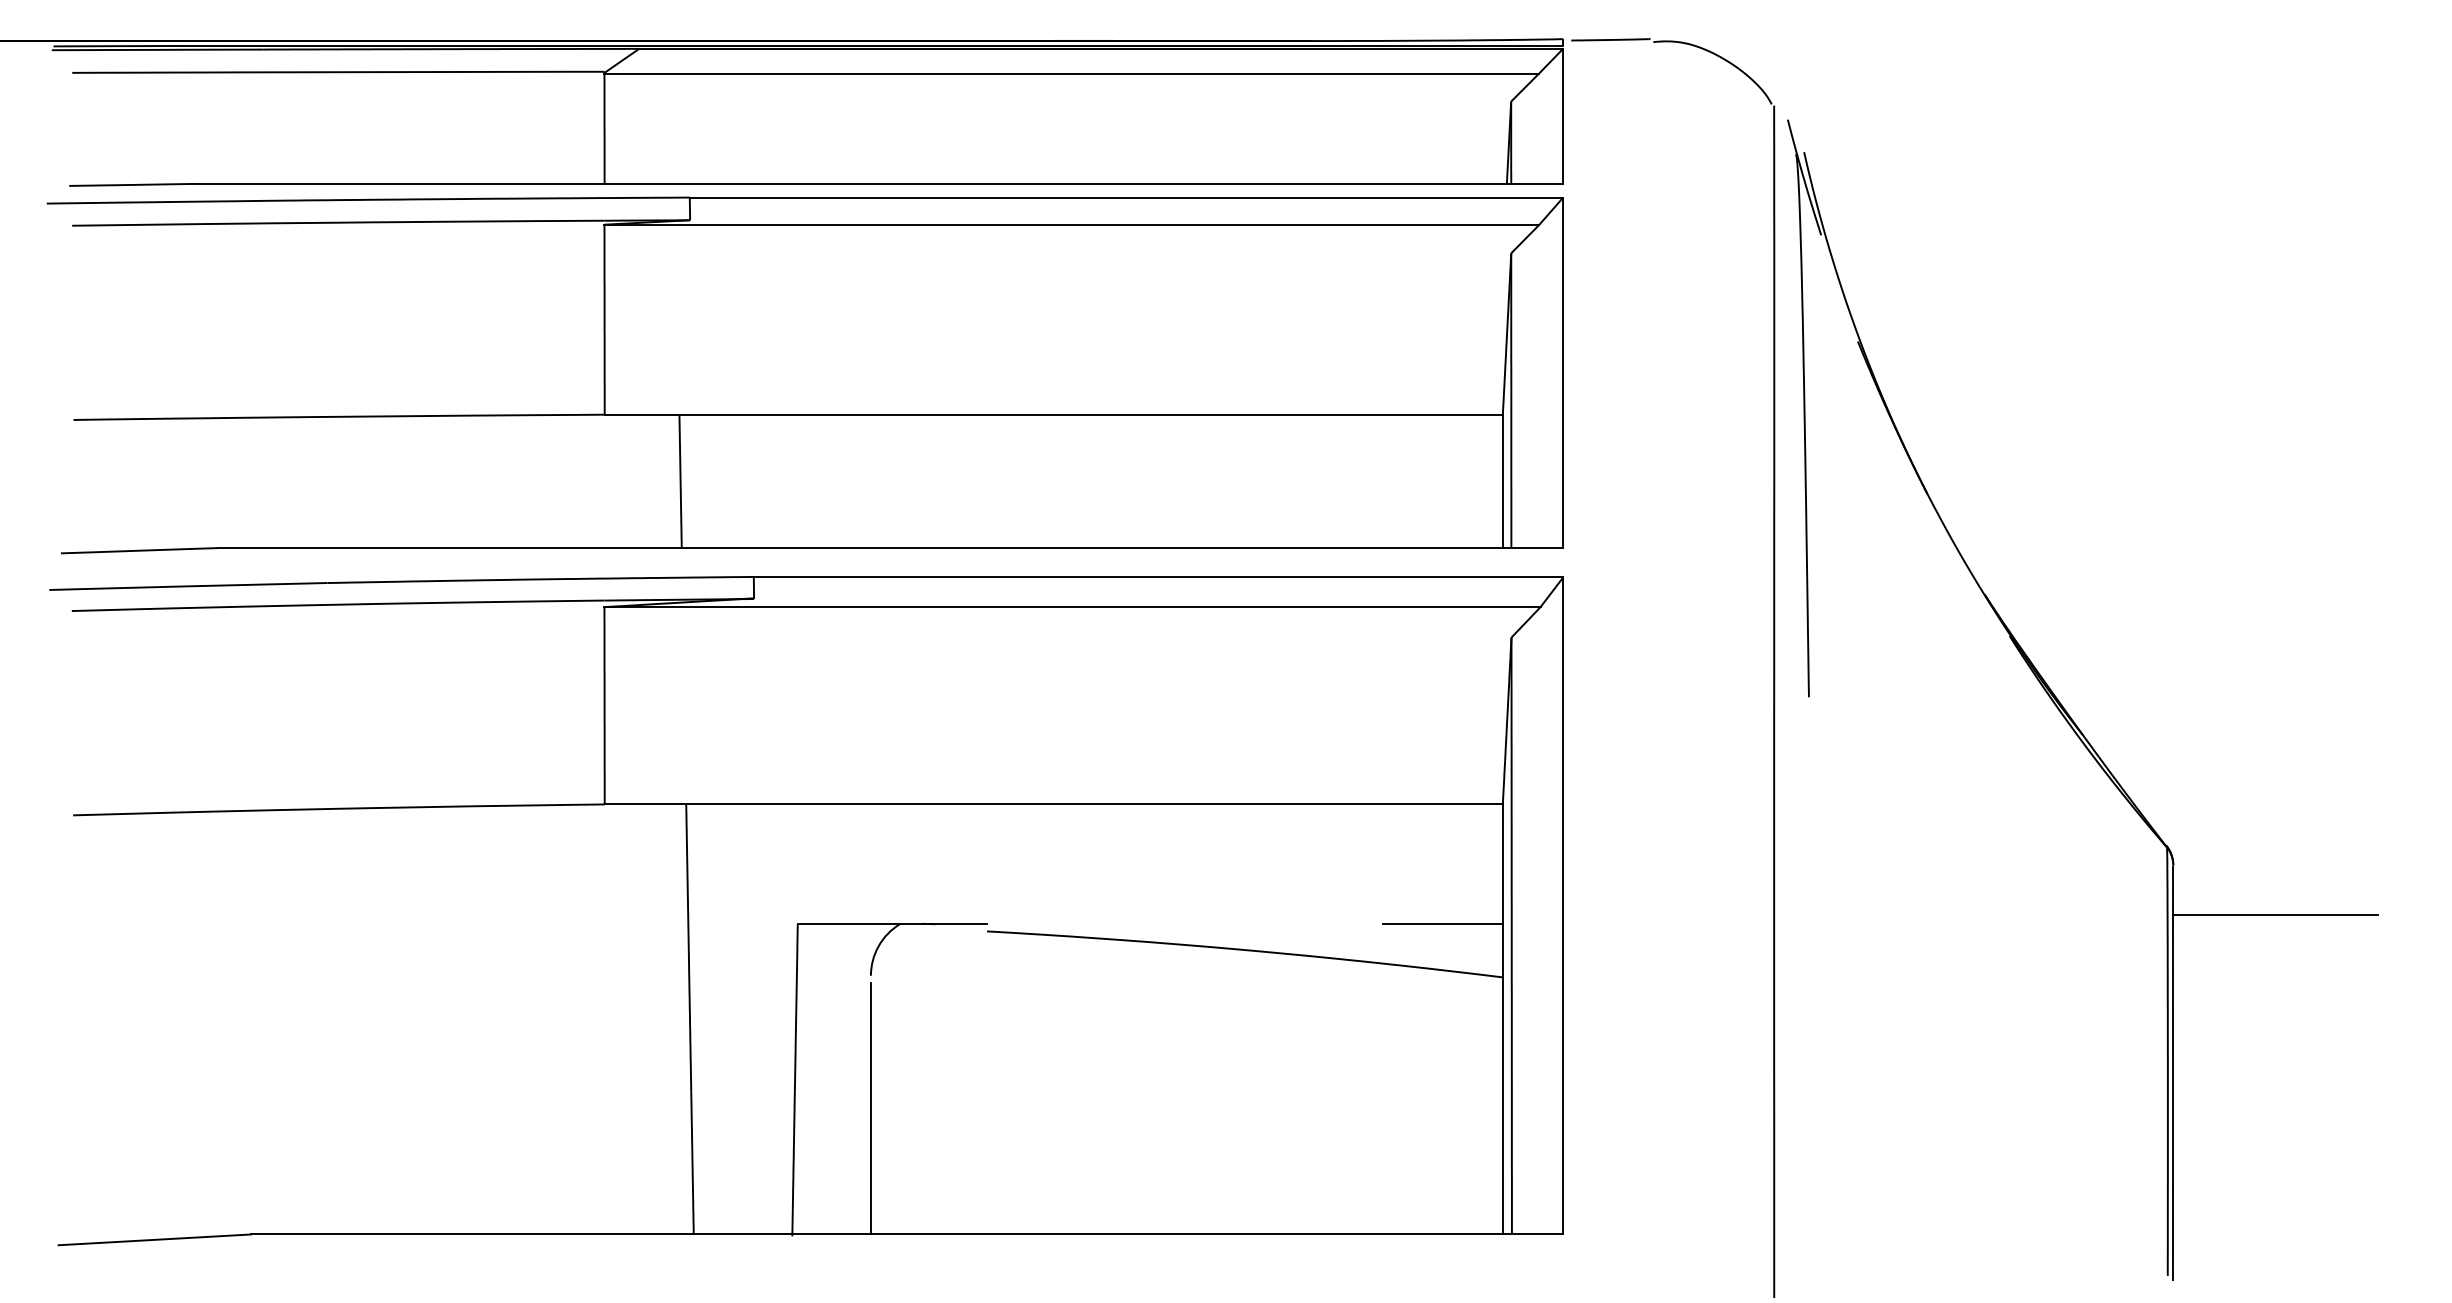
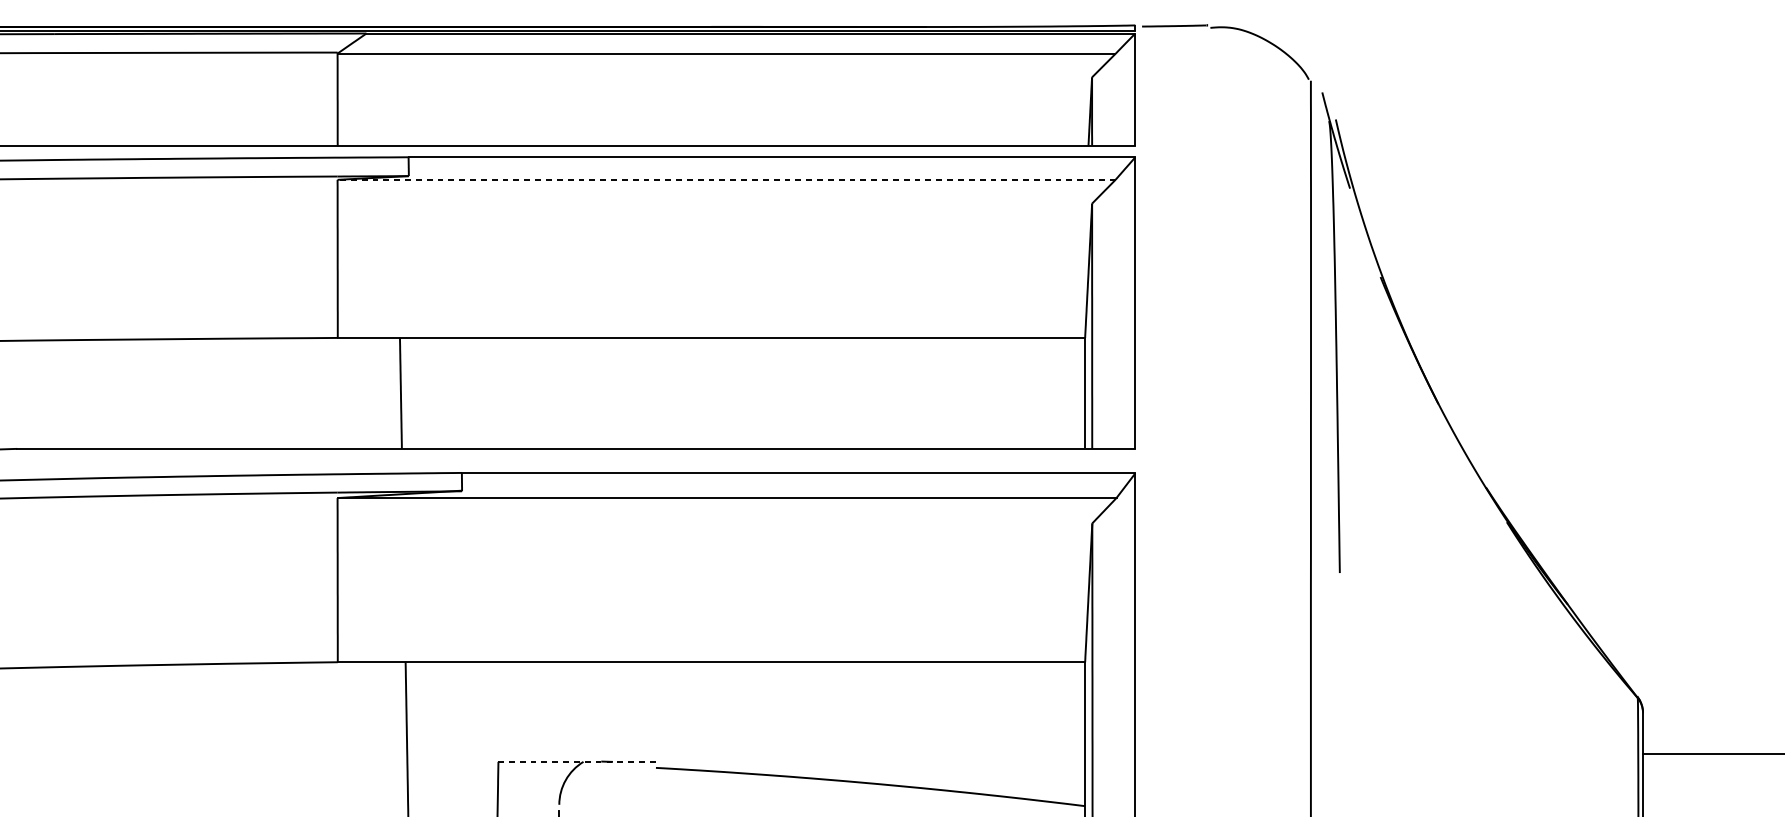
line: (1071, 224) -> (726, 179), solid -> dashed
line: (891, 924) -> (576, 762), solid -> dashed
line: (1442, 924) -> (1034, 762), removed

